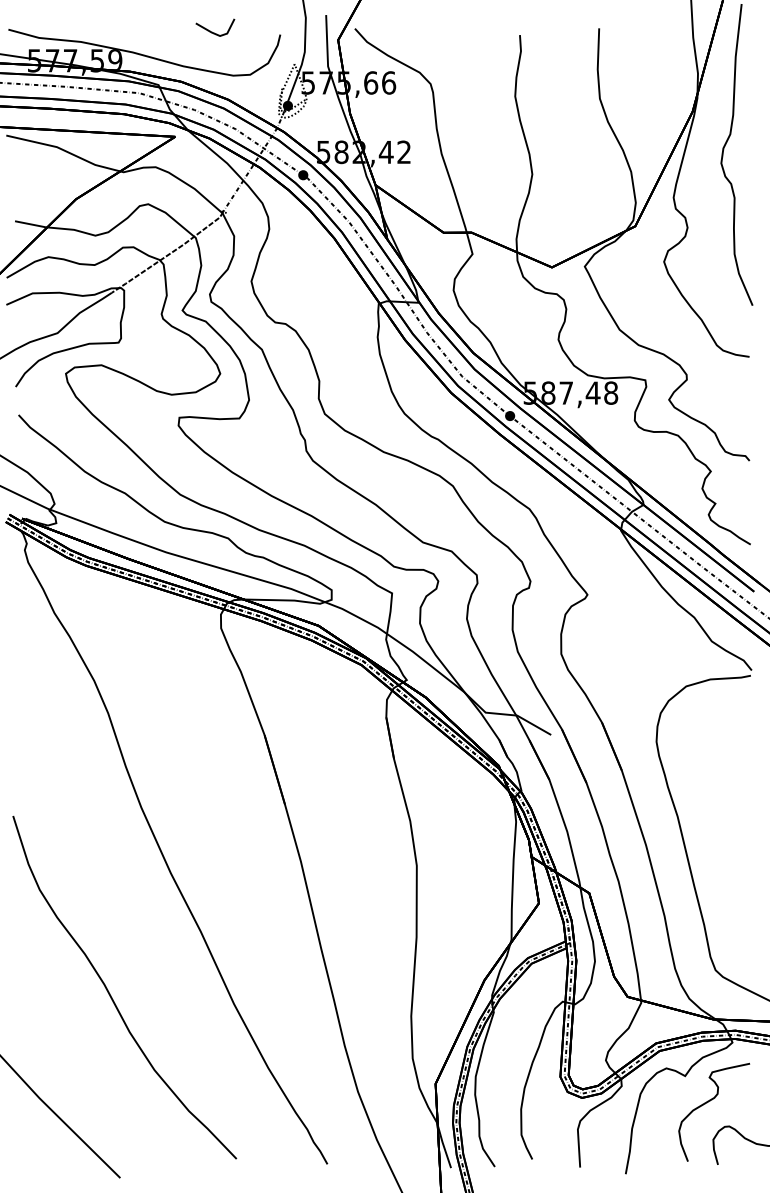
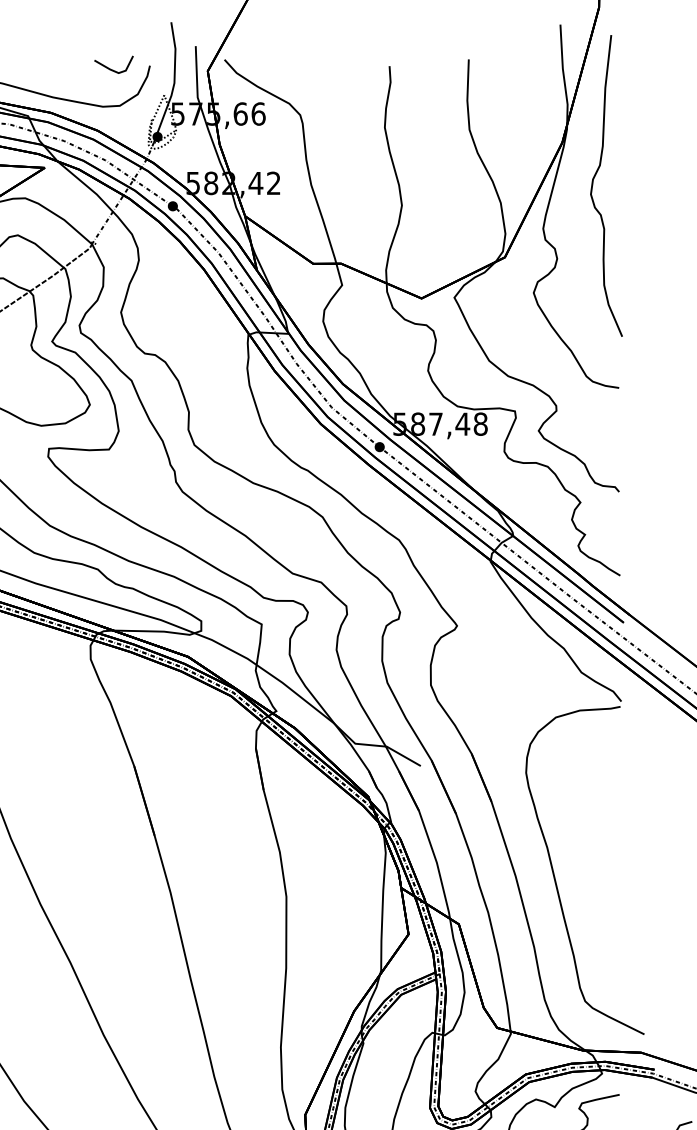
line: (212, 31) -> (111, 68), moved

